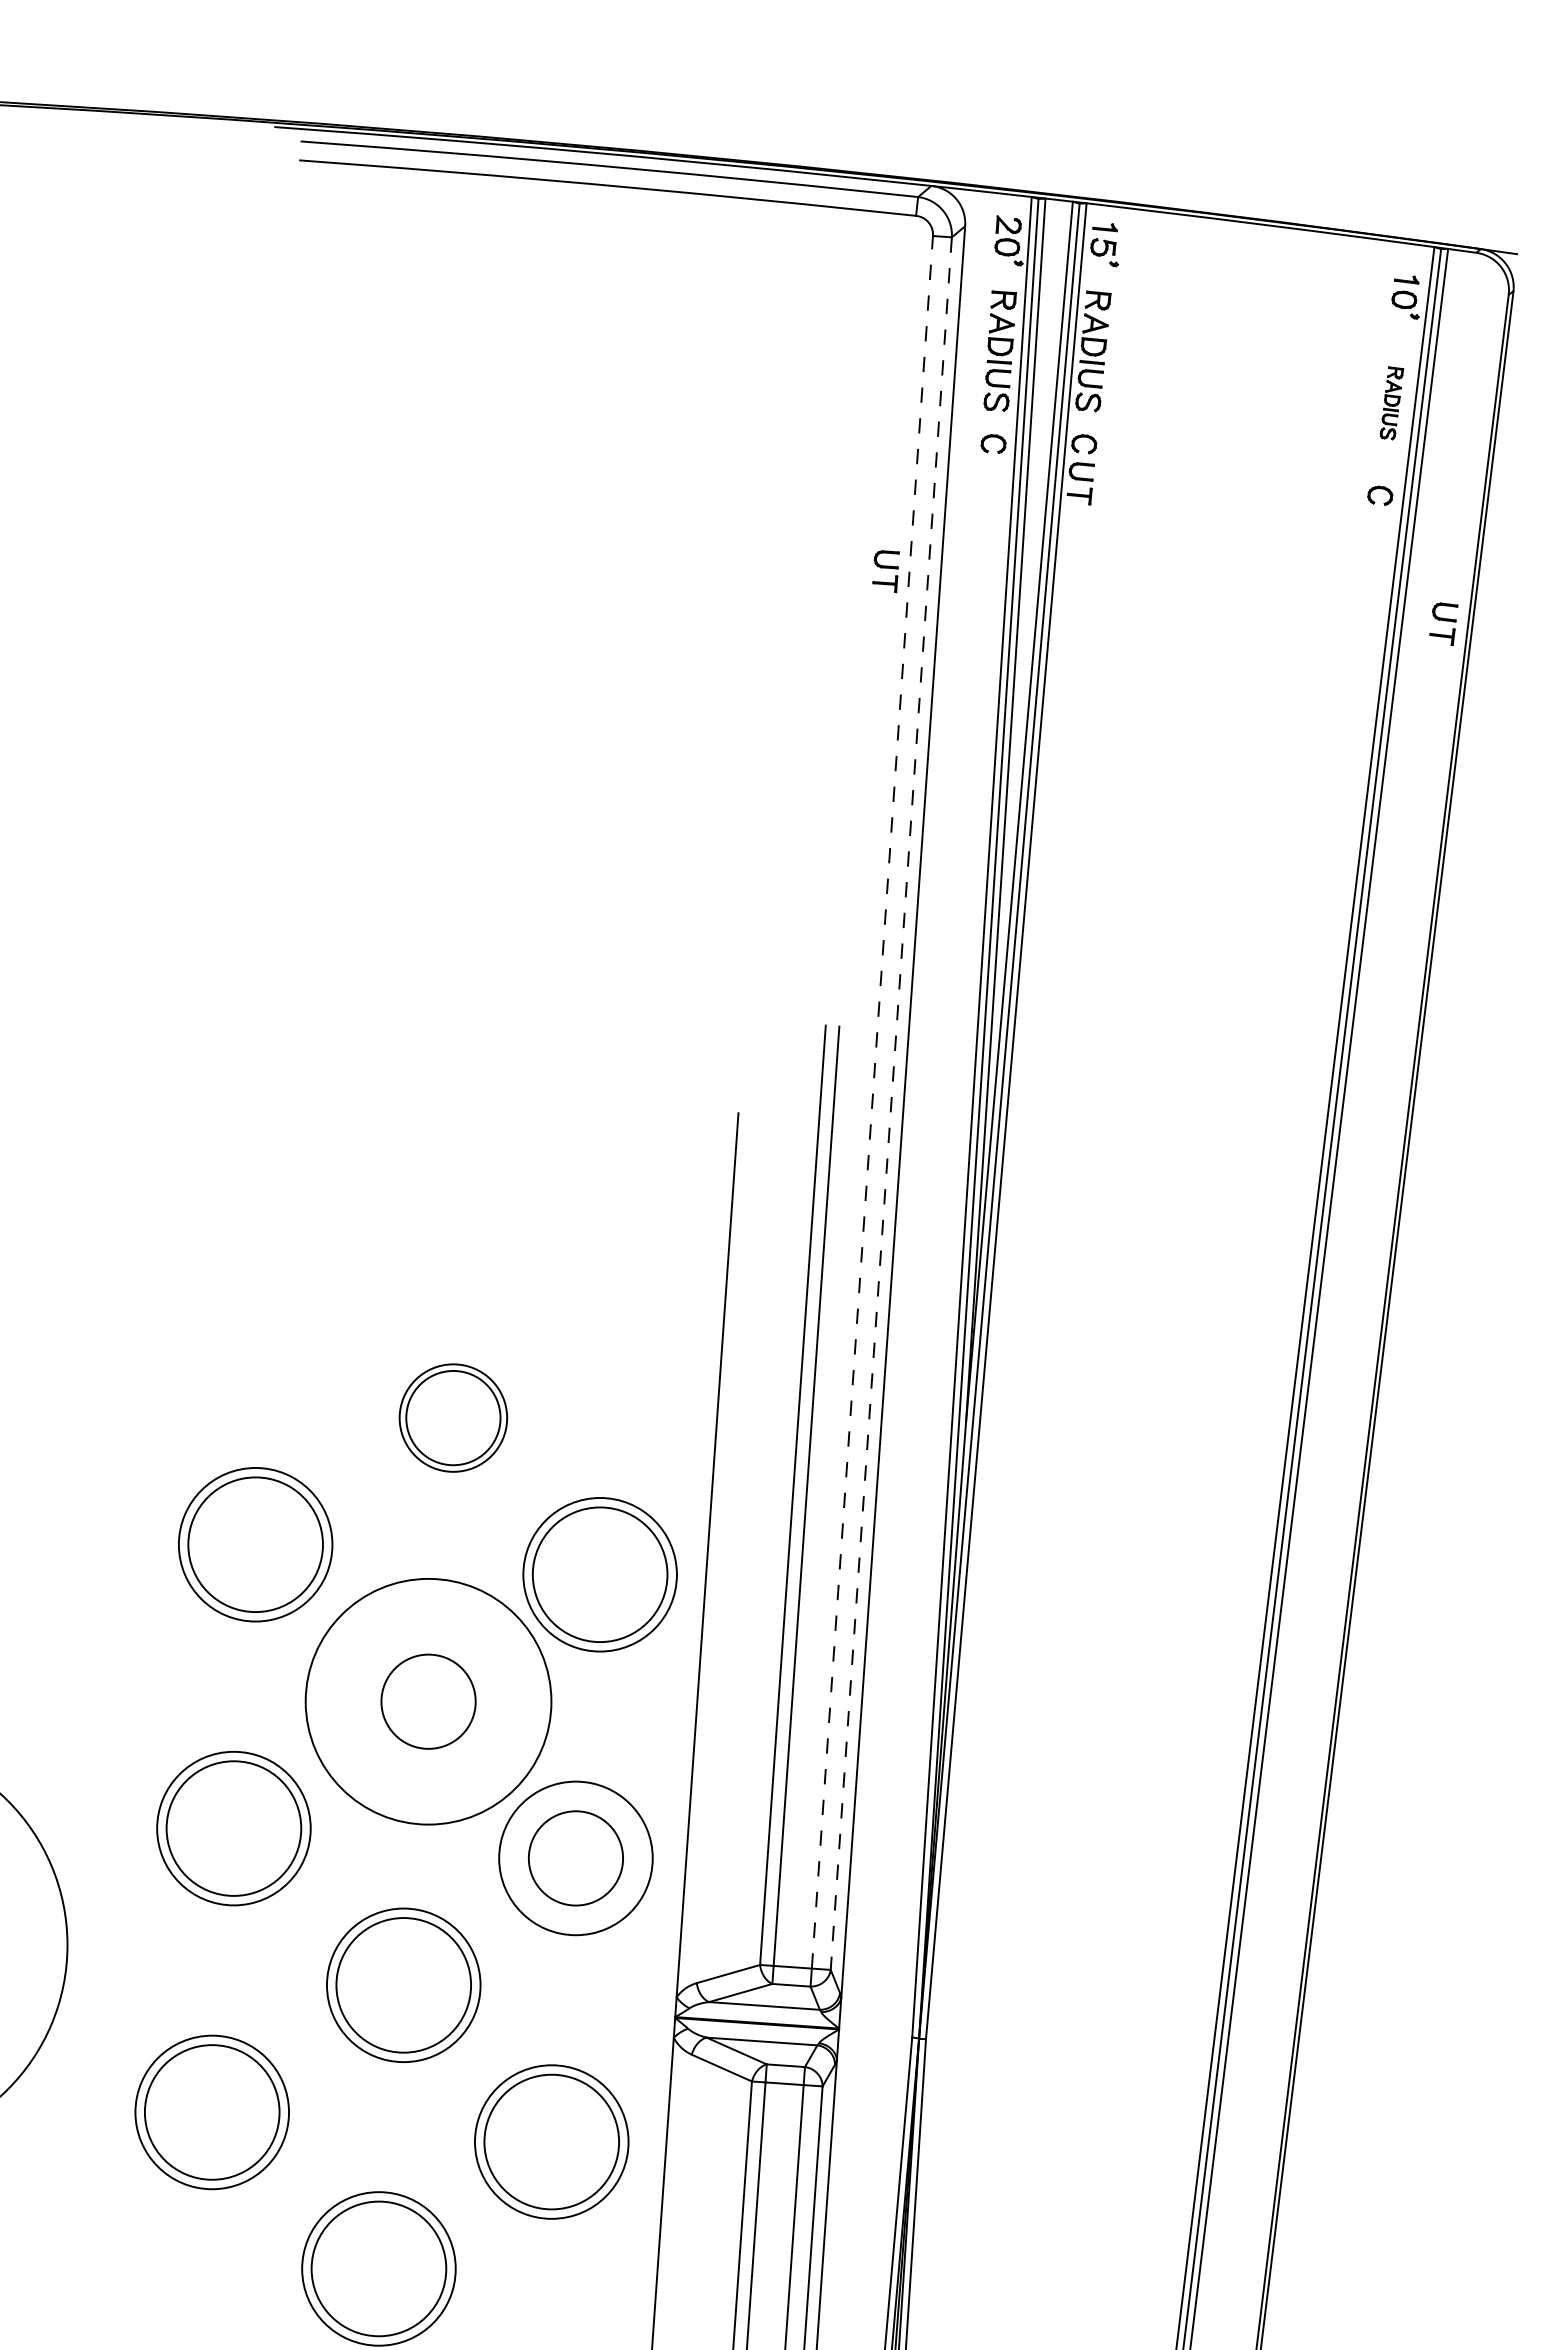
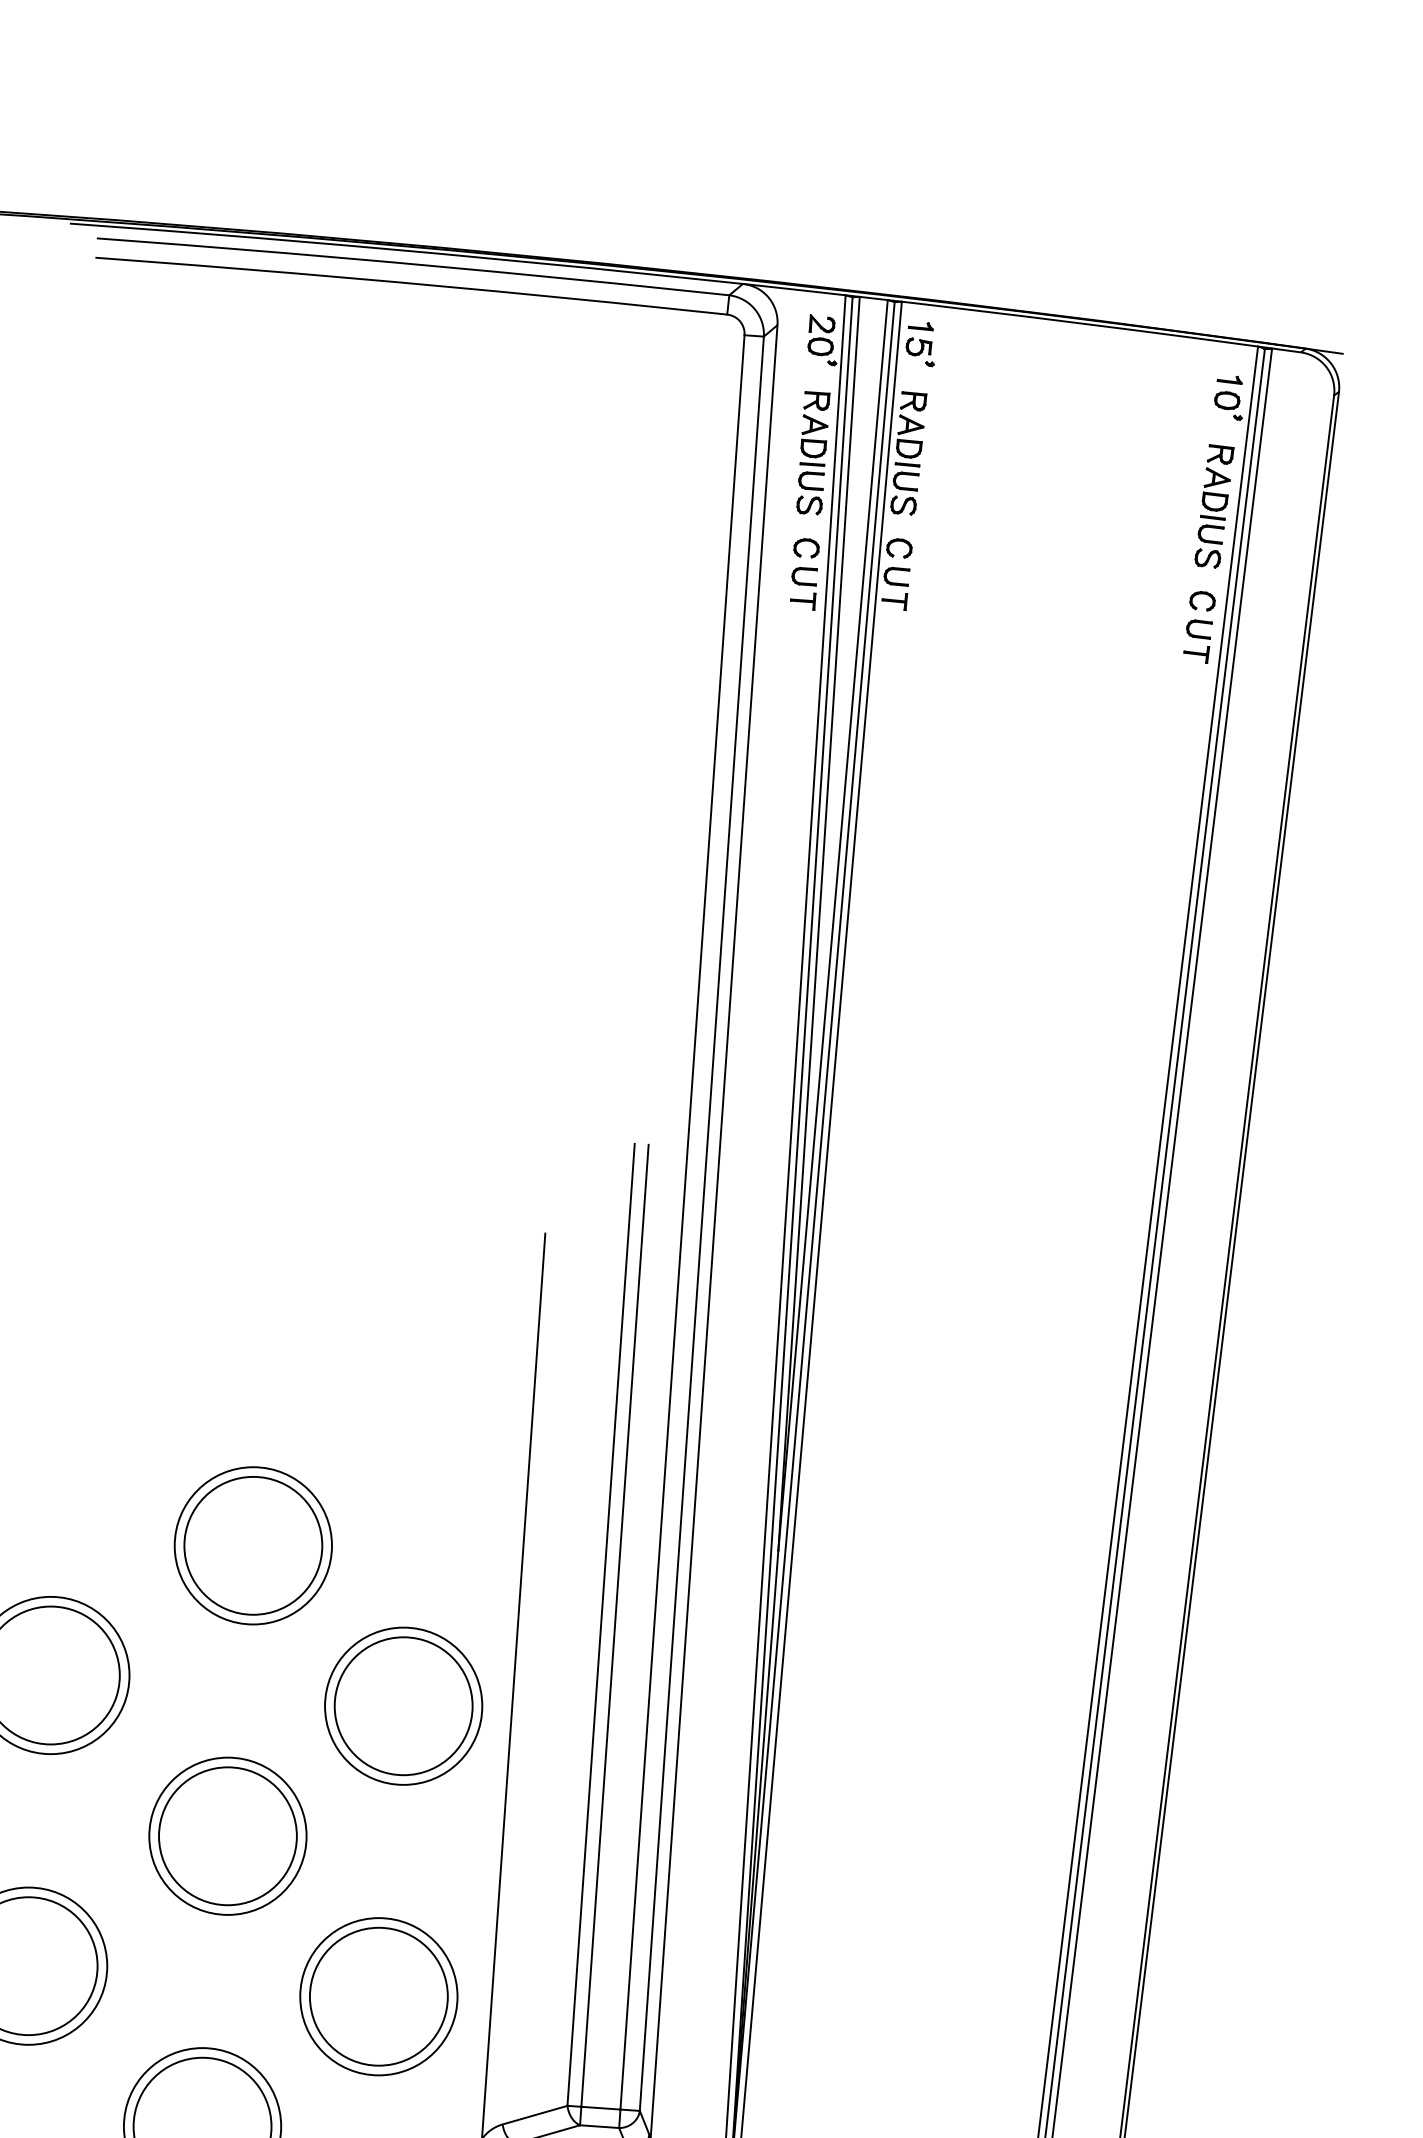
part: (1391, 403) -> (1214, 506), size x1.67
part: (885, 571) -> (803, 588), moved
part: (1443, 624) -> (1197, 641), moved
line: (872, 1101) -> (682, 1221), dashed -> solid
line: (891, 1104) -> (702, 1224), dashed -> solid
part: (453, 1417) -> (253, 1545), size x1.43
circle: (428, 1701) -> (227, 1836), size x0.62
circle: (428, 1701) -> (227, 1836), size x1.43
circle: (575, 1858) -> (378, 1996), size x1.43

